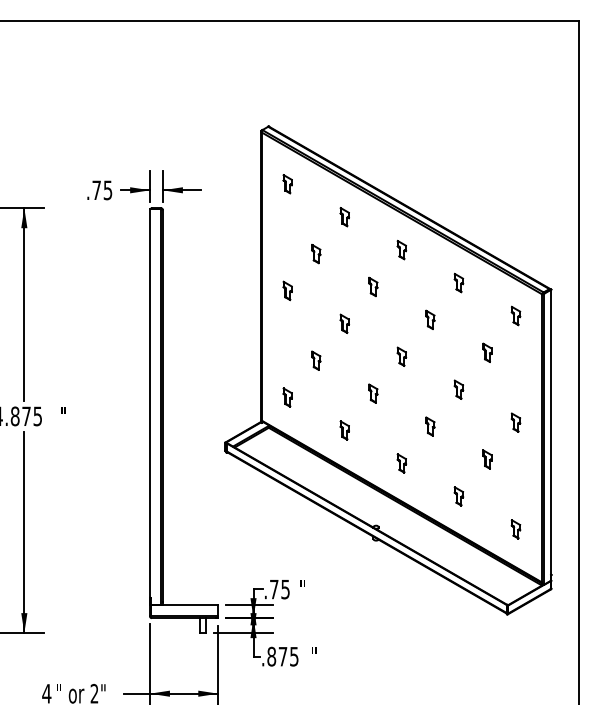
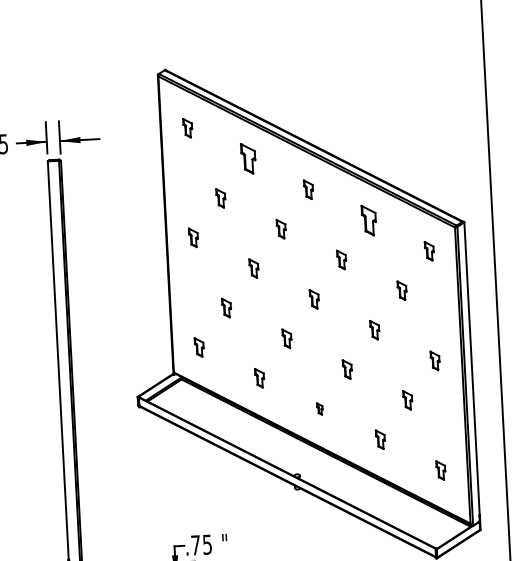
part: (344, 217) -> (247, 159), size x1.6
part: (458, 282) -> (368, 219), size x1.6
part: (401, 463) -> (319, 408), size x0.6

